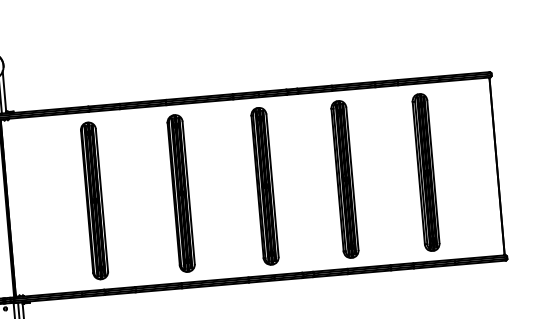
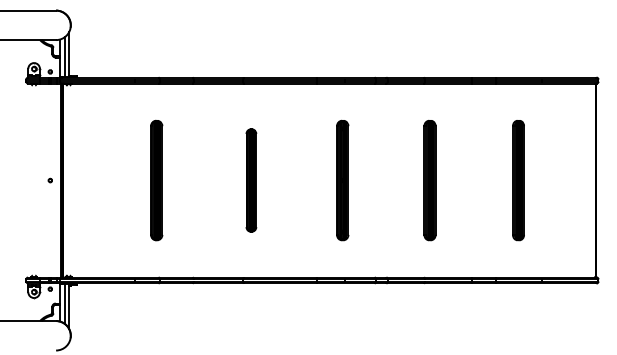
part: (426, 172) -> (518, 180), size x0.7
part: (344, 179) -> (429, 180), size x0.7
part: (264, 186) -> (342, 180), size x0.7
part: (181, 193) -> (251, 180), size x0.6
part: (94, 200) -> (156, 180), size x0.7

